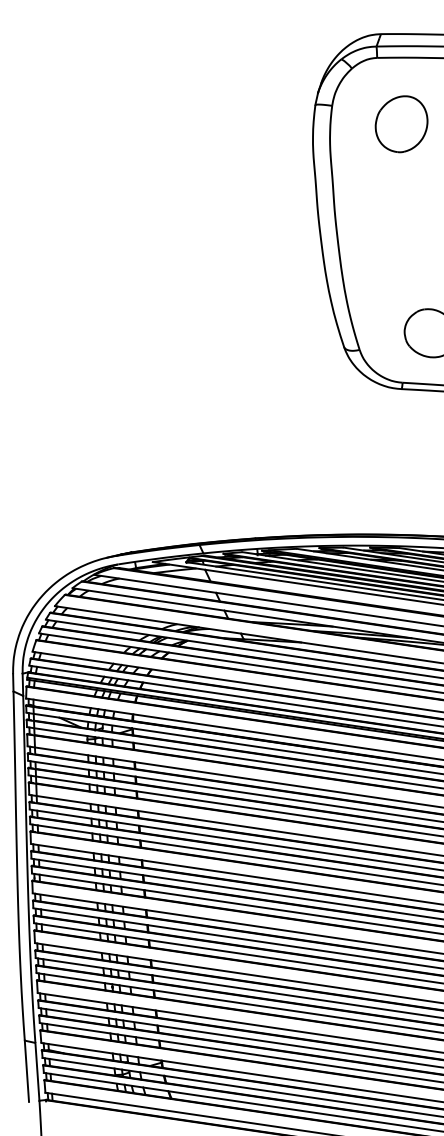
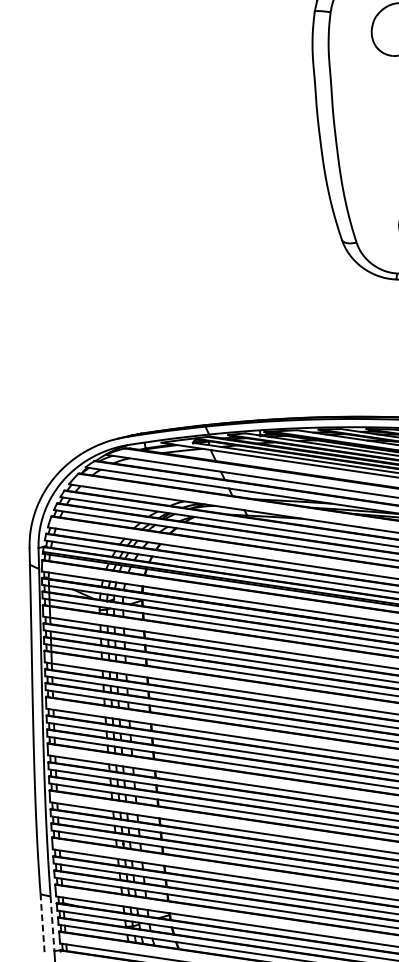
line: (26, 1071) -> (42, 923), solid -> dashed
line: (37, 1071) -> (52, 923), solid -> dashed

